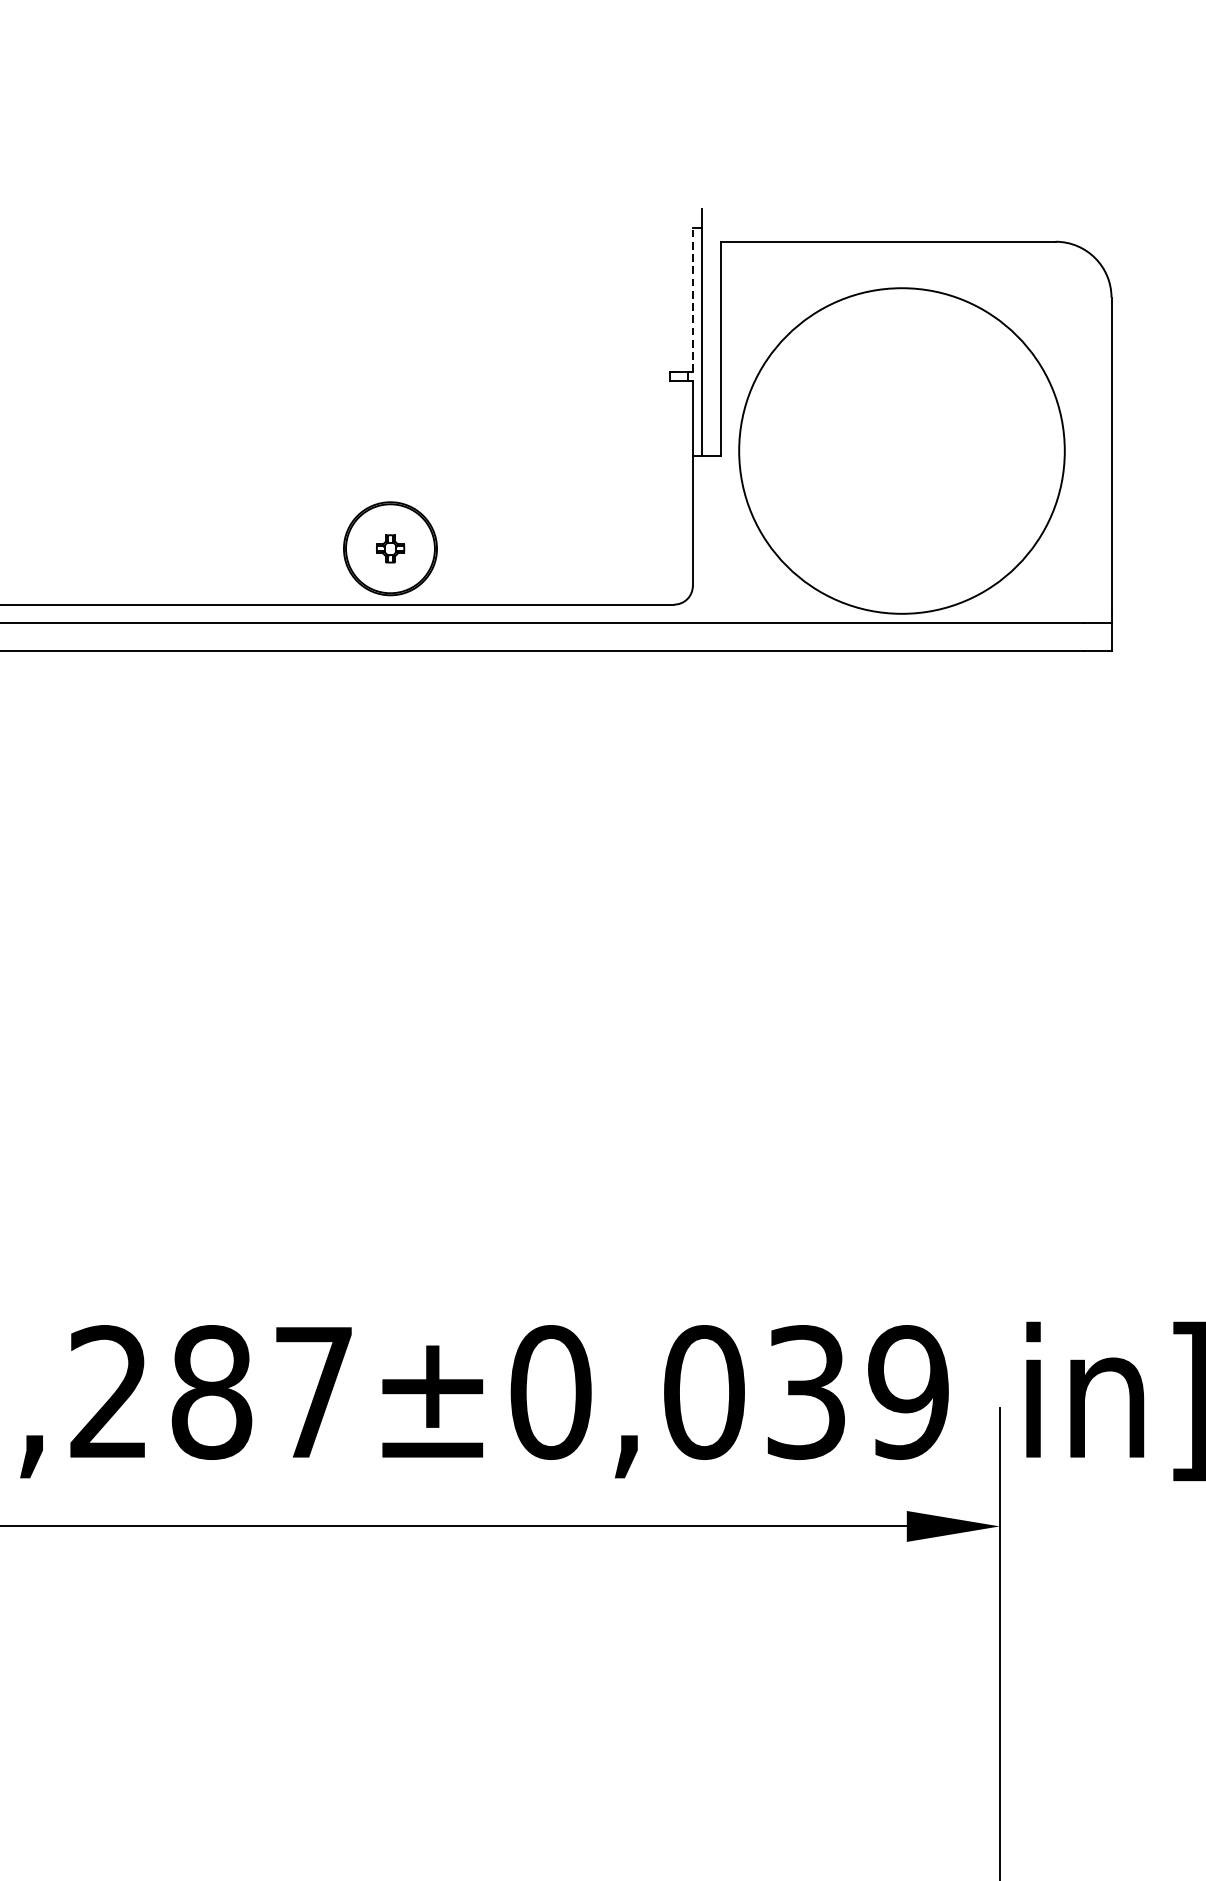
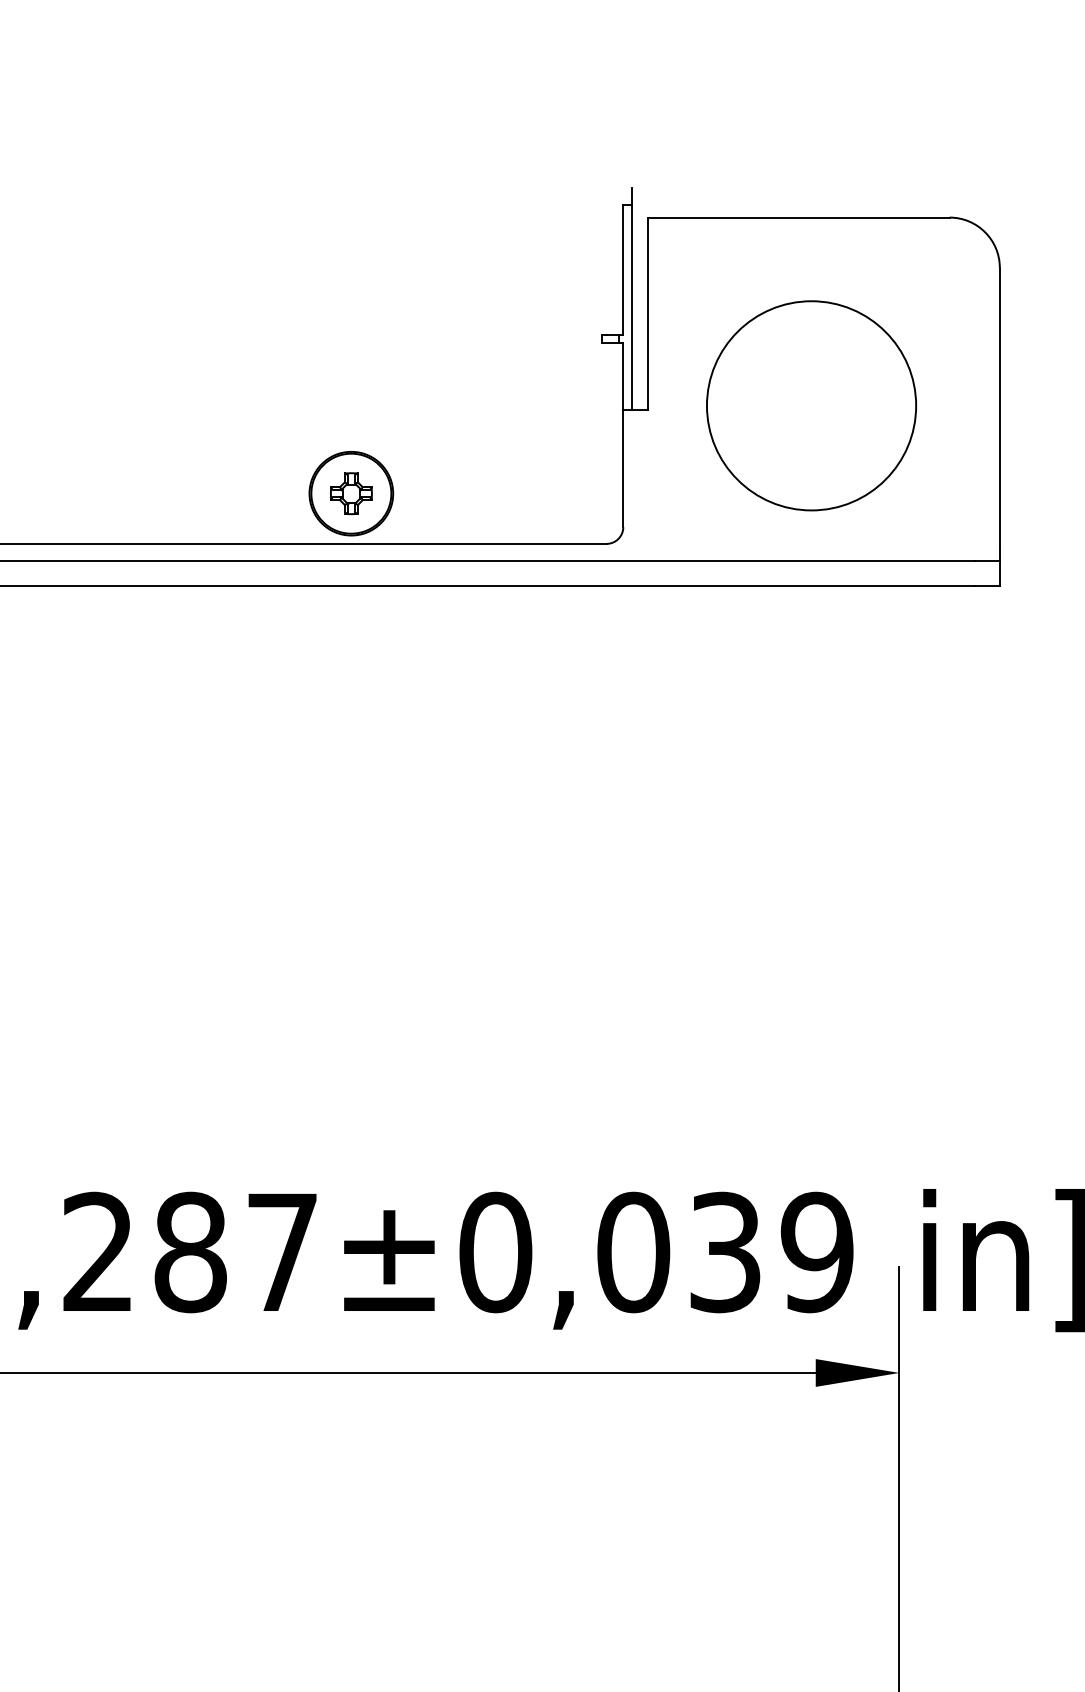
line: (693, 299) -> (623, 269), dashed -> solid
circle: (902, 450) -> (811, 405), size x0.71
part: (390, 548) -> (351, 493), size x1.67

